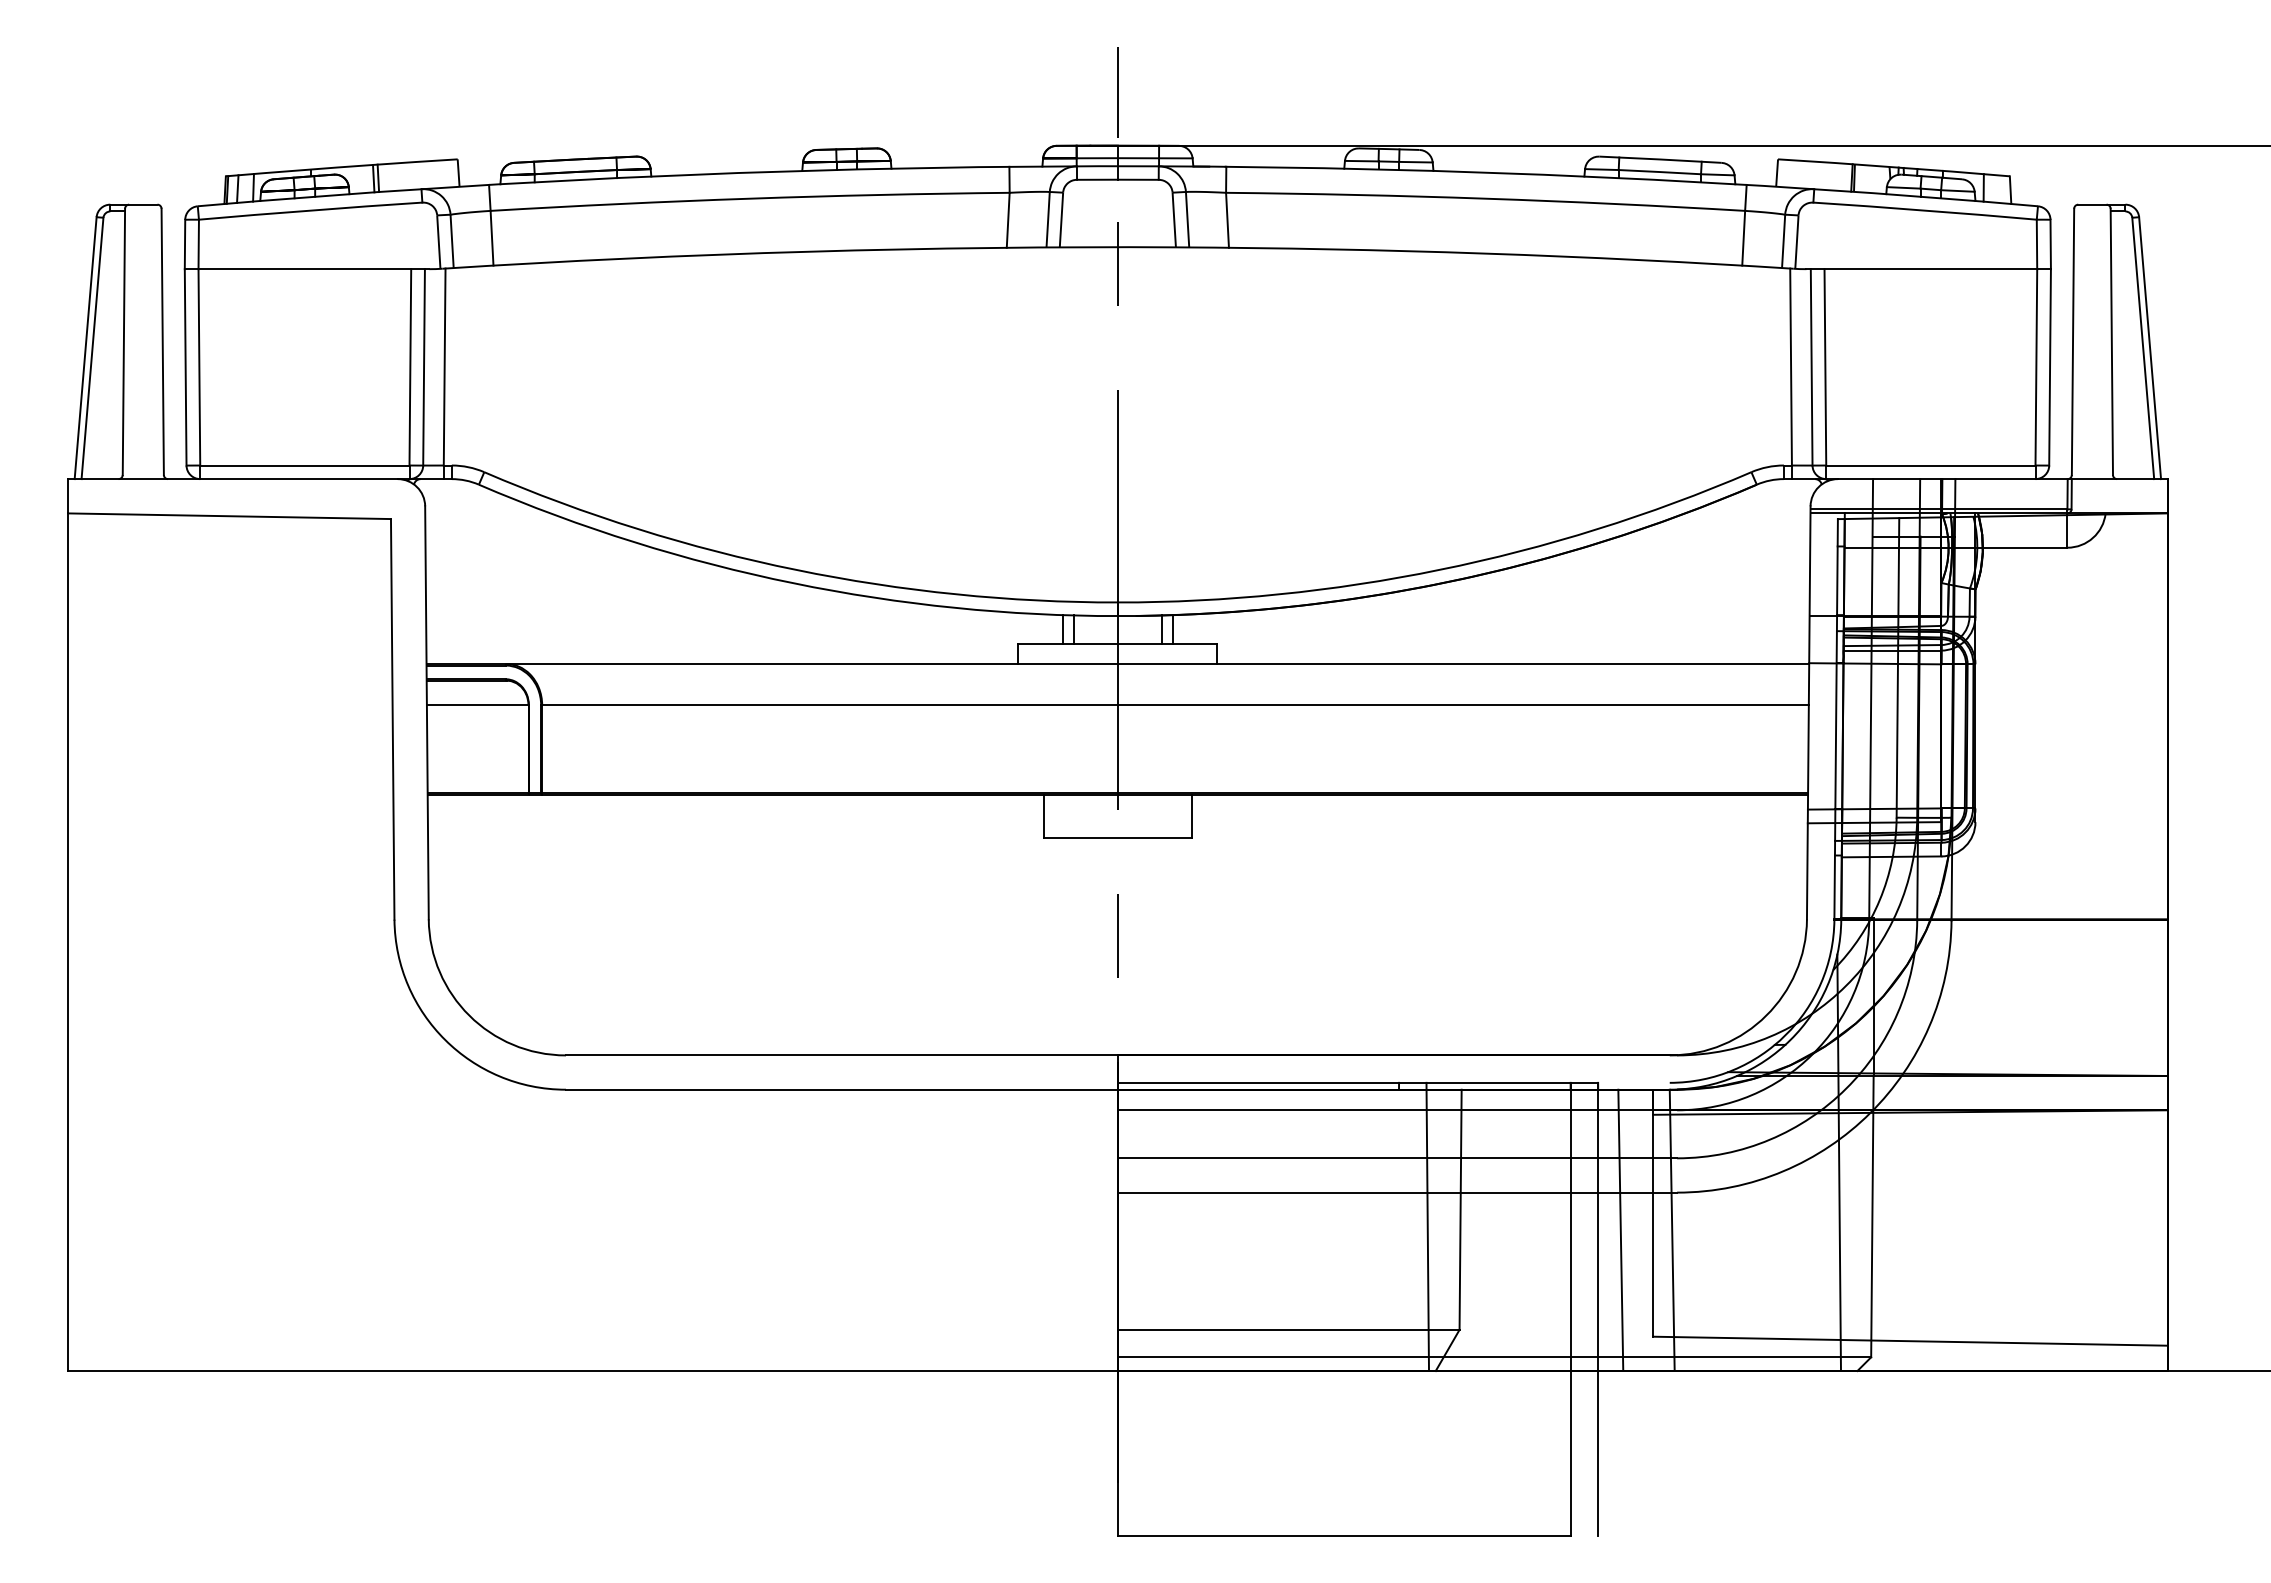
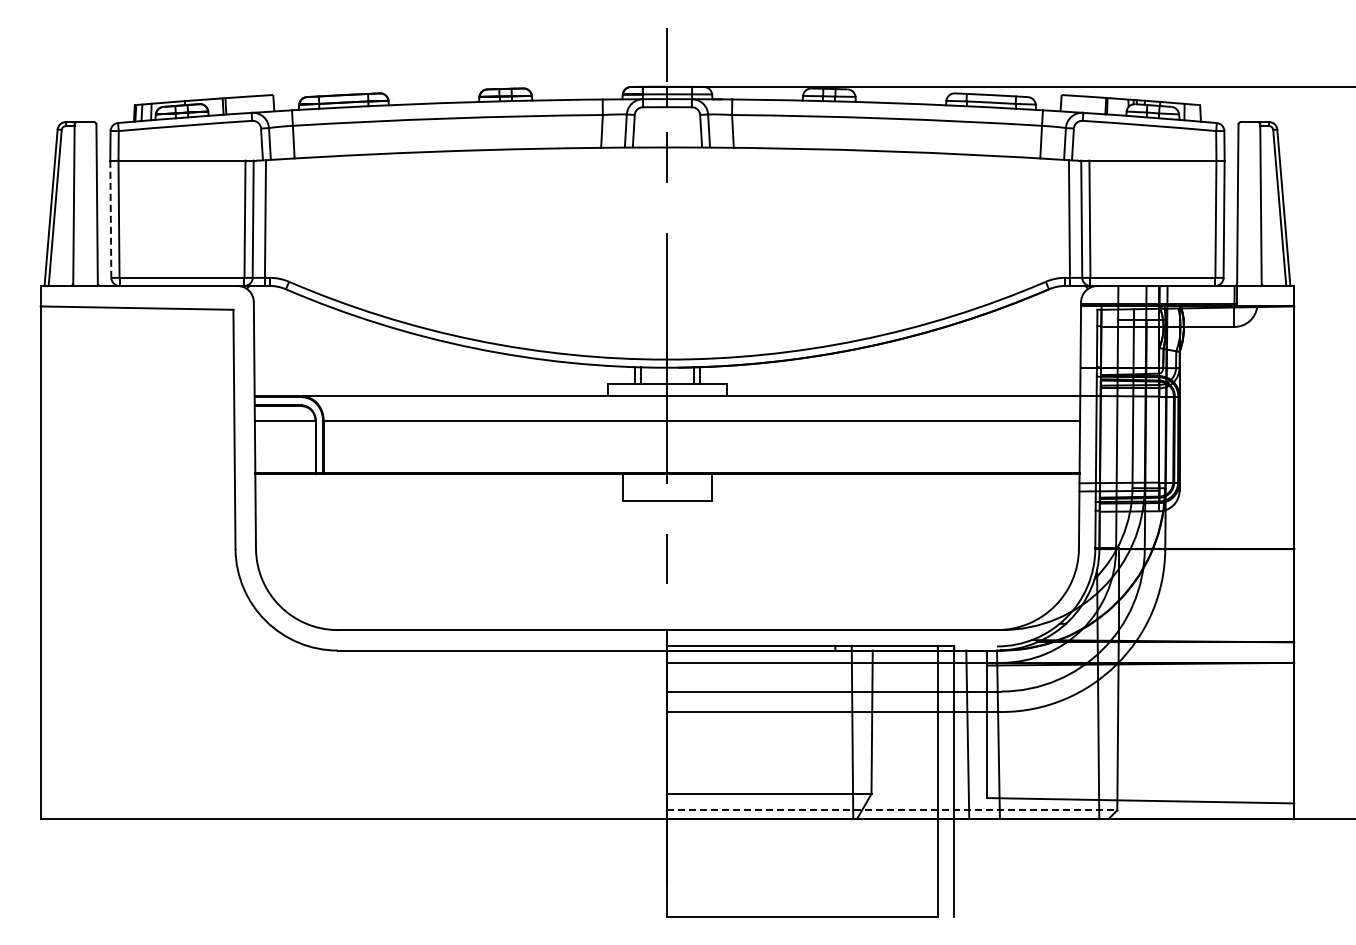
line: (185, 367) -> (110, 219), solid -> dashed
line: (1494, 1357) -> (892, 810), solid -> dashed

